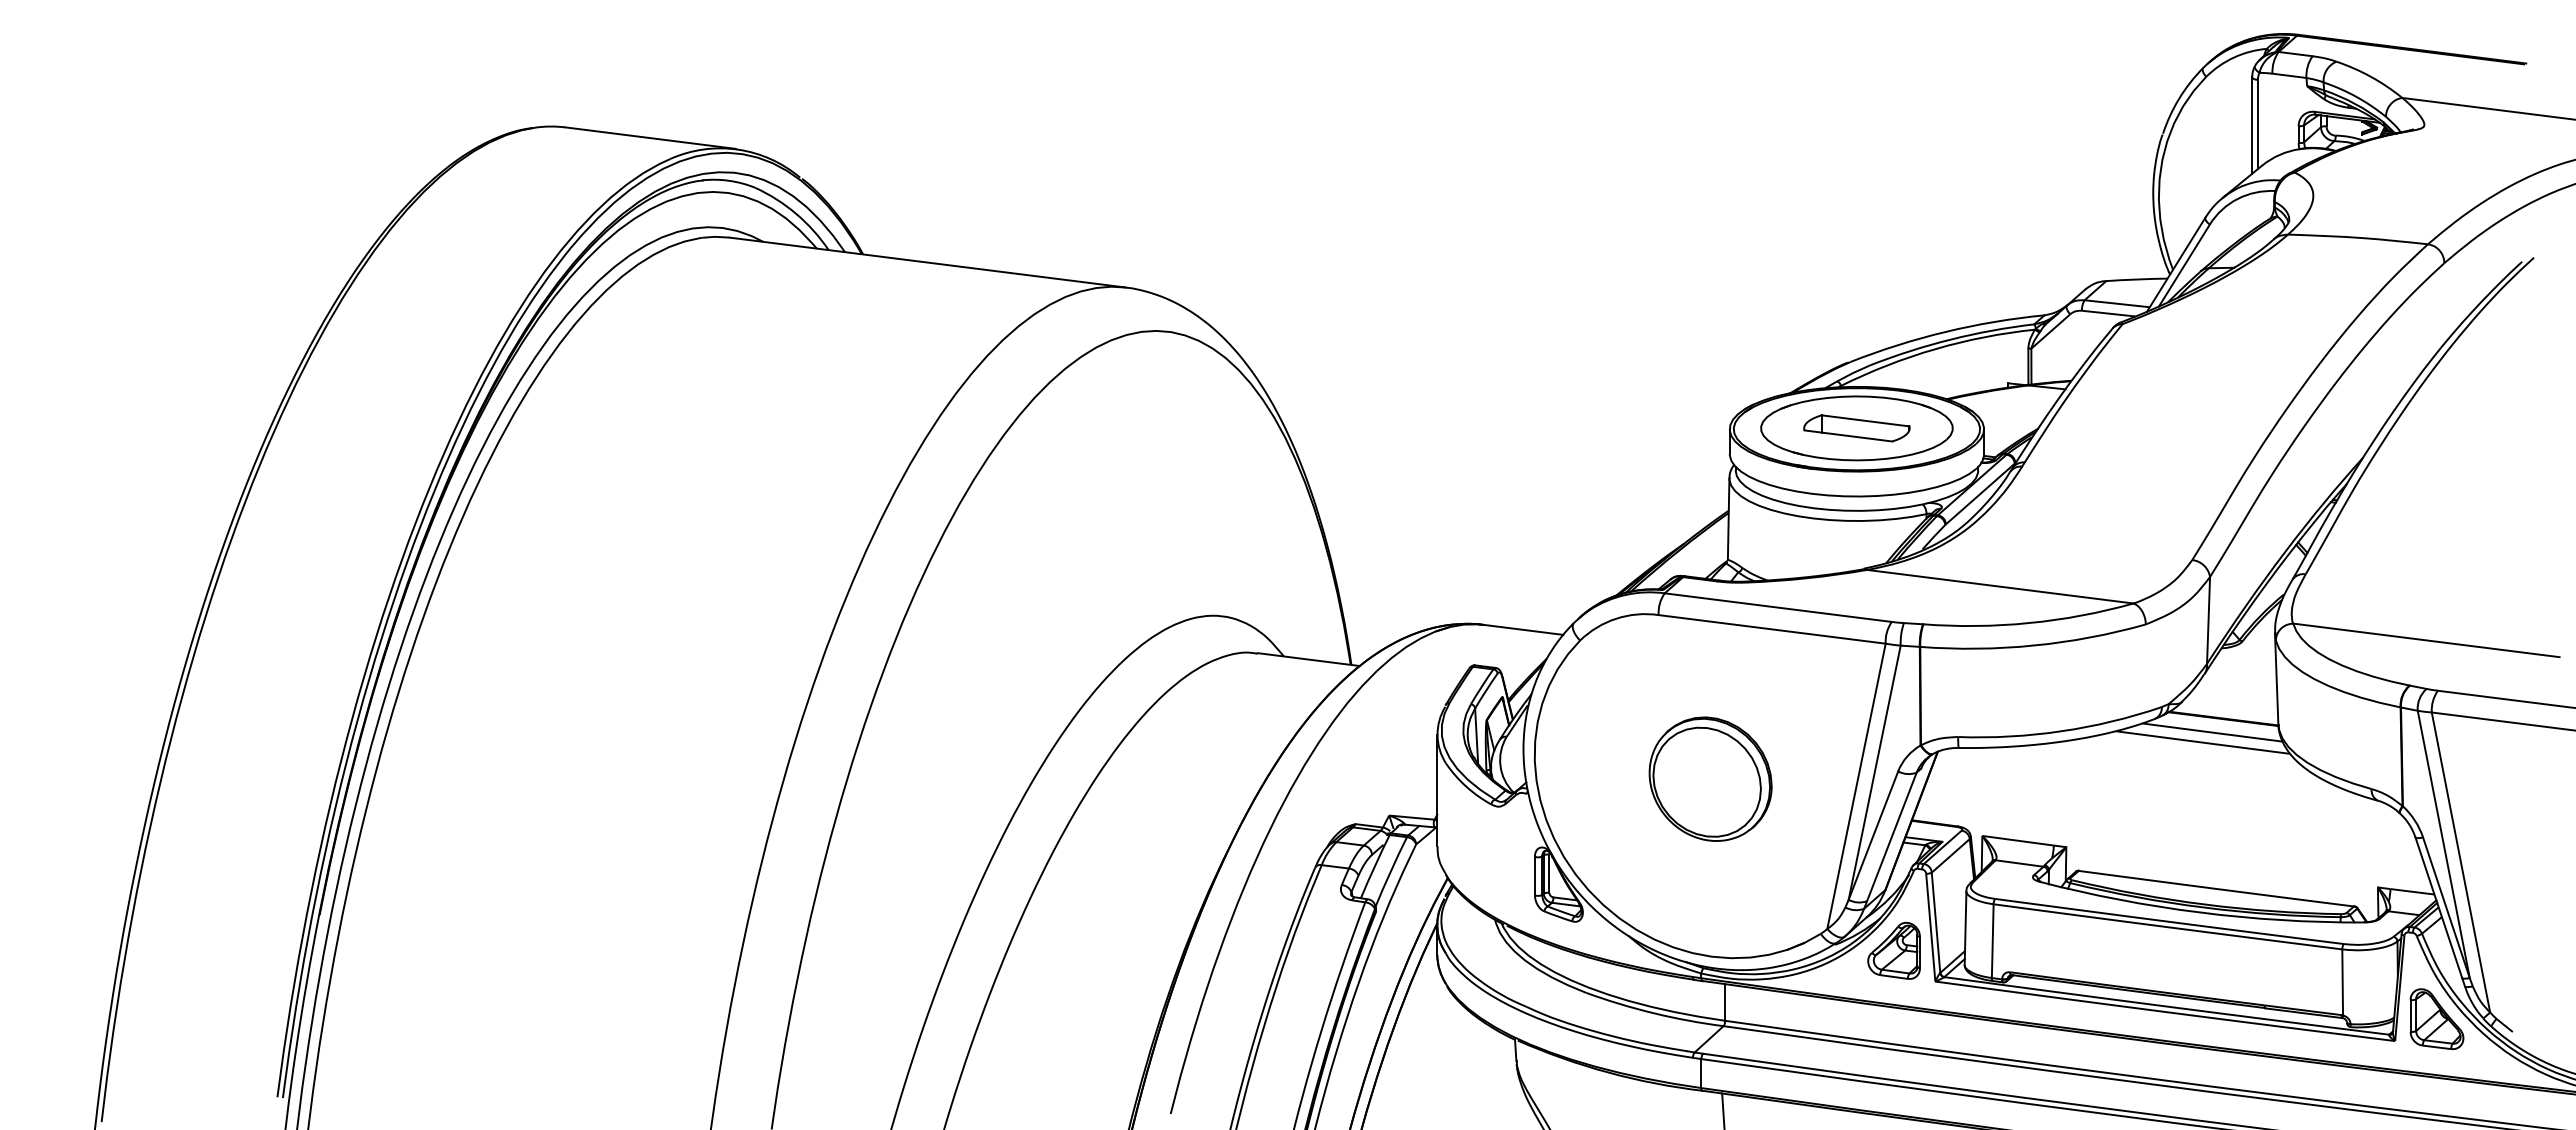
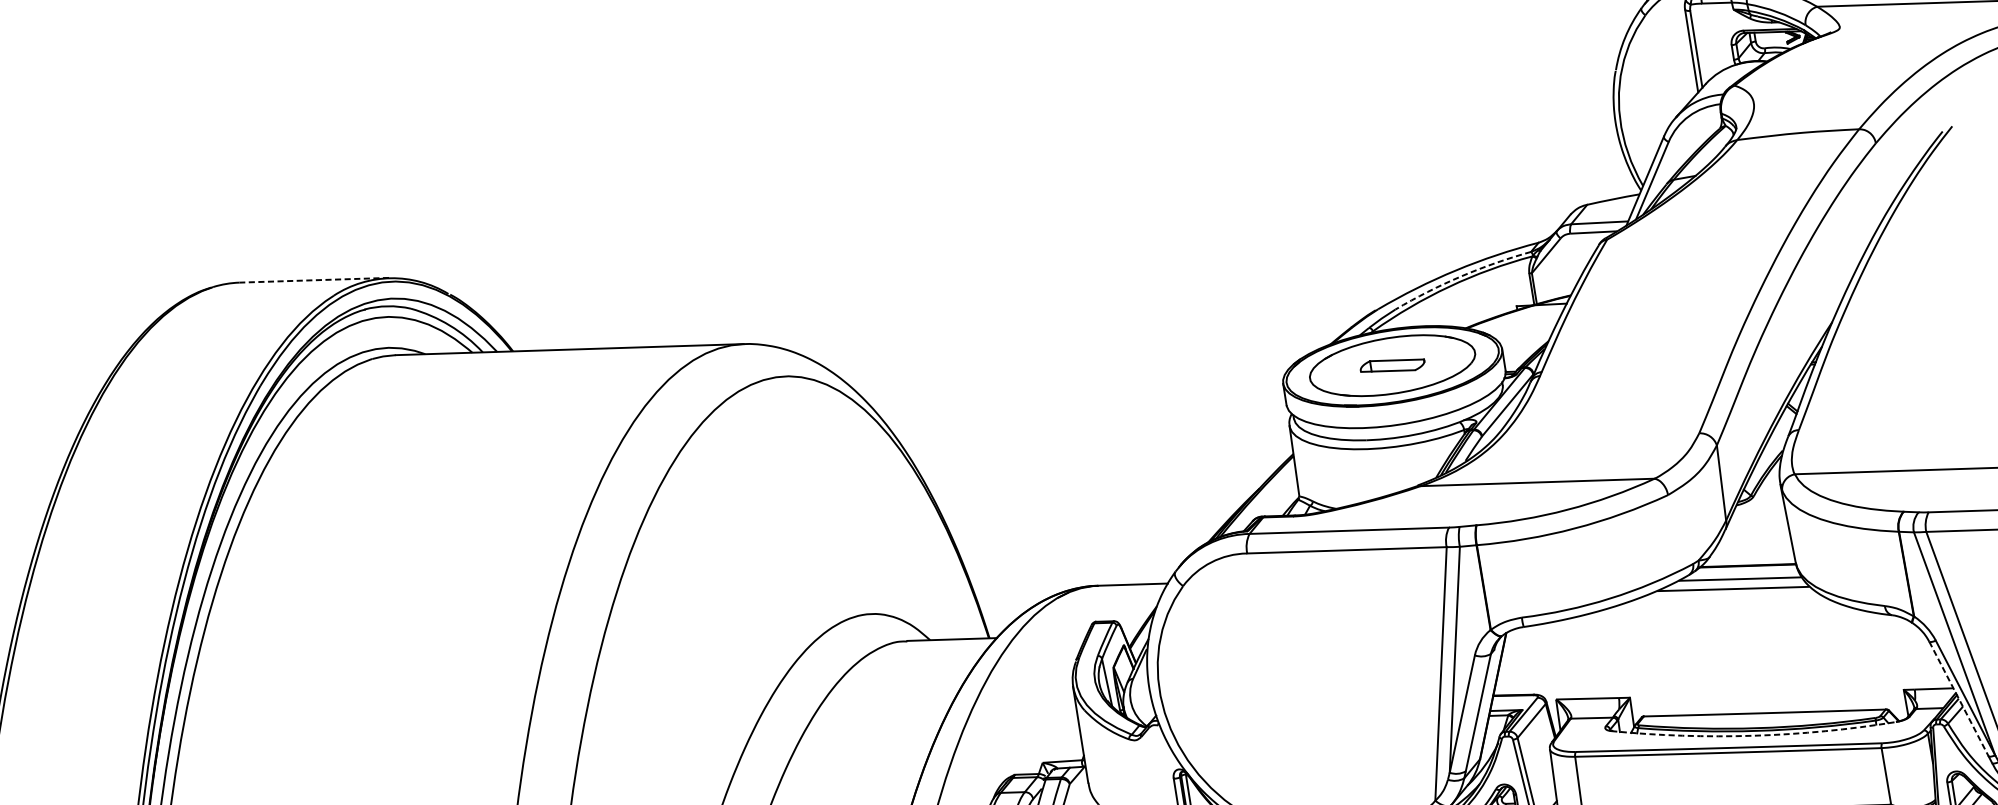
line: (650, 138) -> (314, 280), solid -> dashed
arc: (1950, 339) -> (1461, 276), solid -> dashed
part: (1856, 428) -> (1392, 365), size x0.7
part: (1710, 778) -> (1314, 687), removed
line: (2438, 908) -> (1958, 699), solid -> dashed
arc: (2199, 912) -> (1753, 735), solid -> dashed

